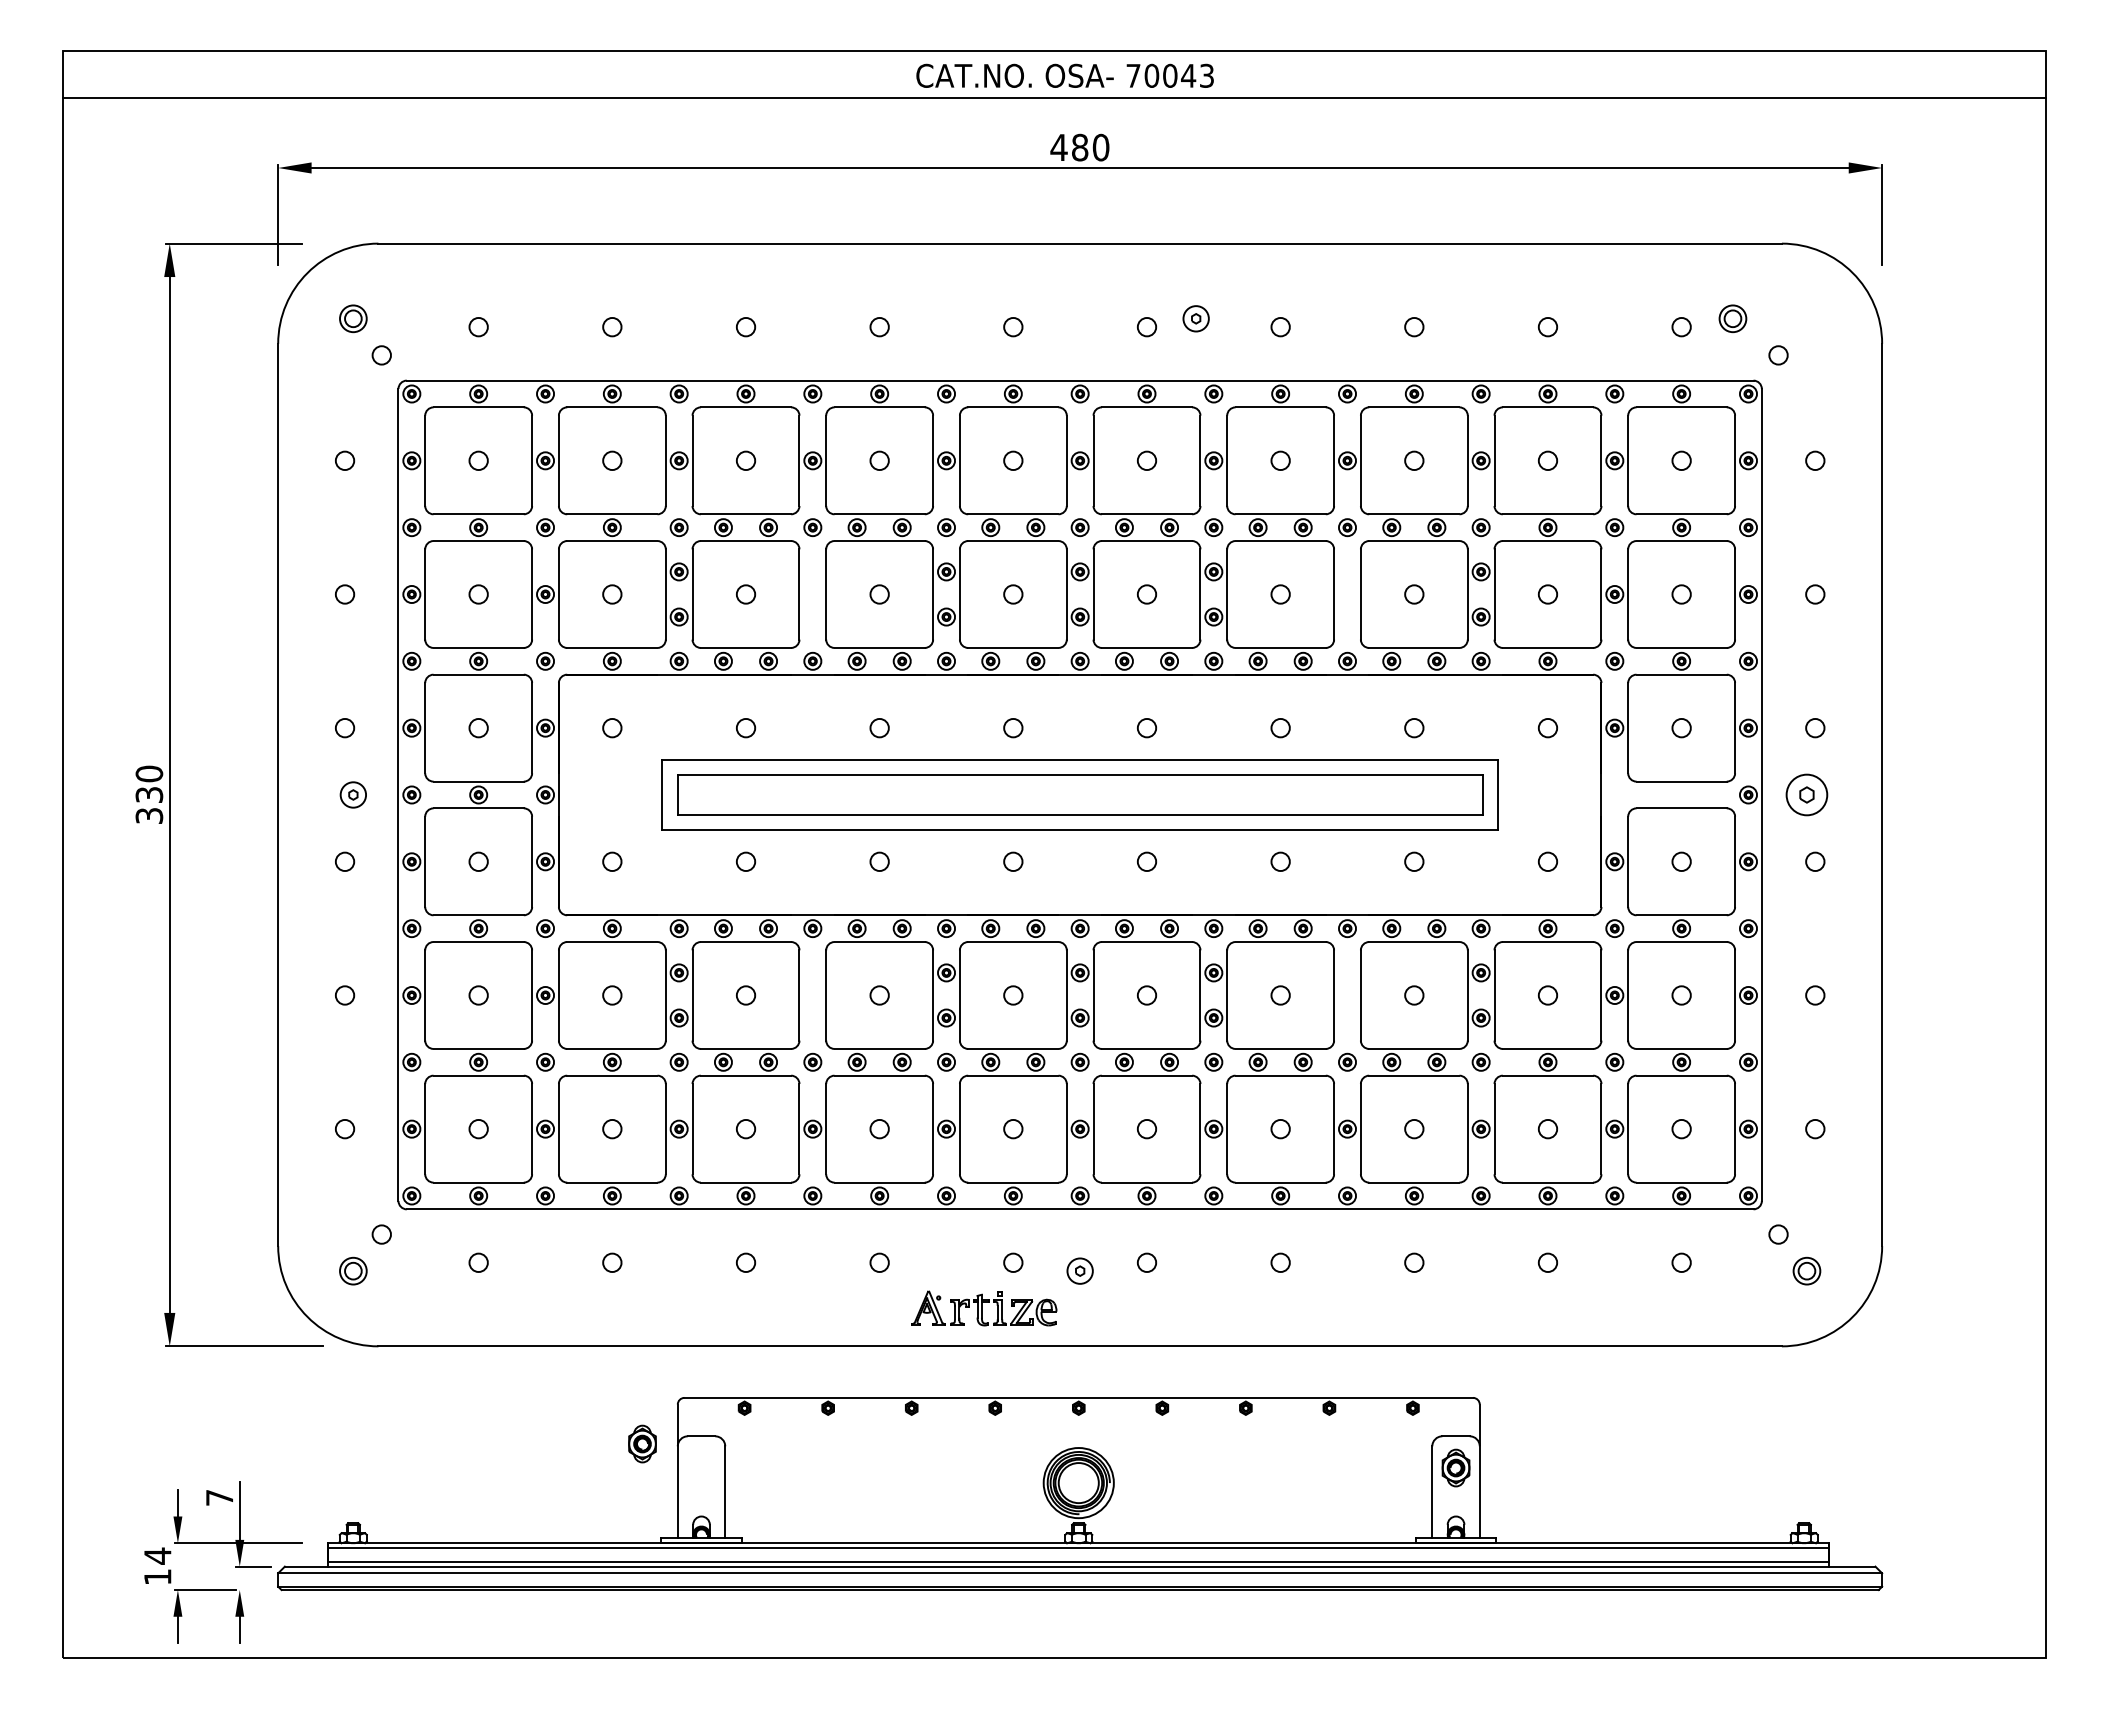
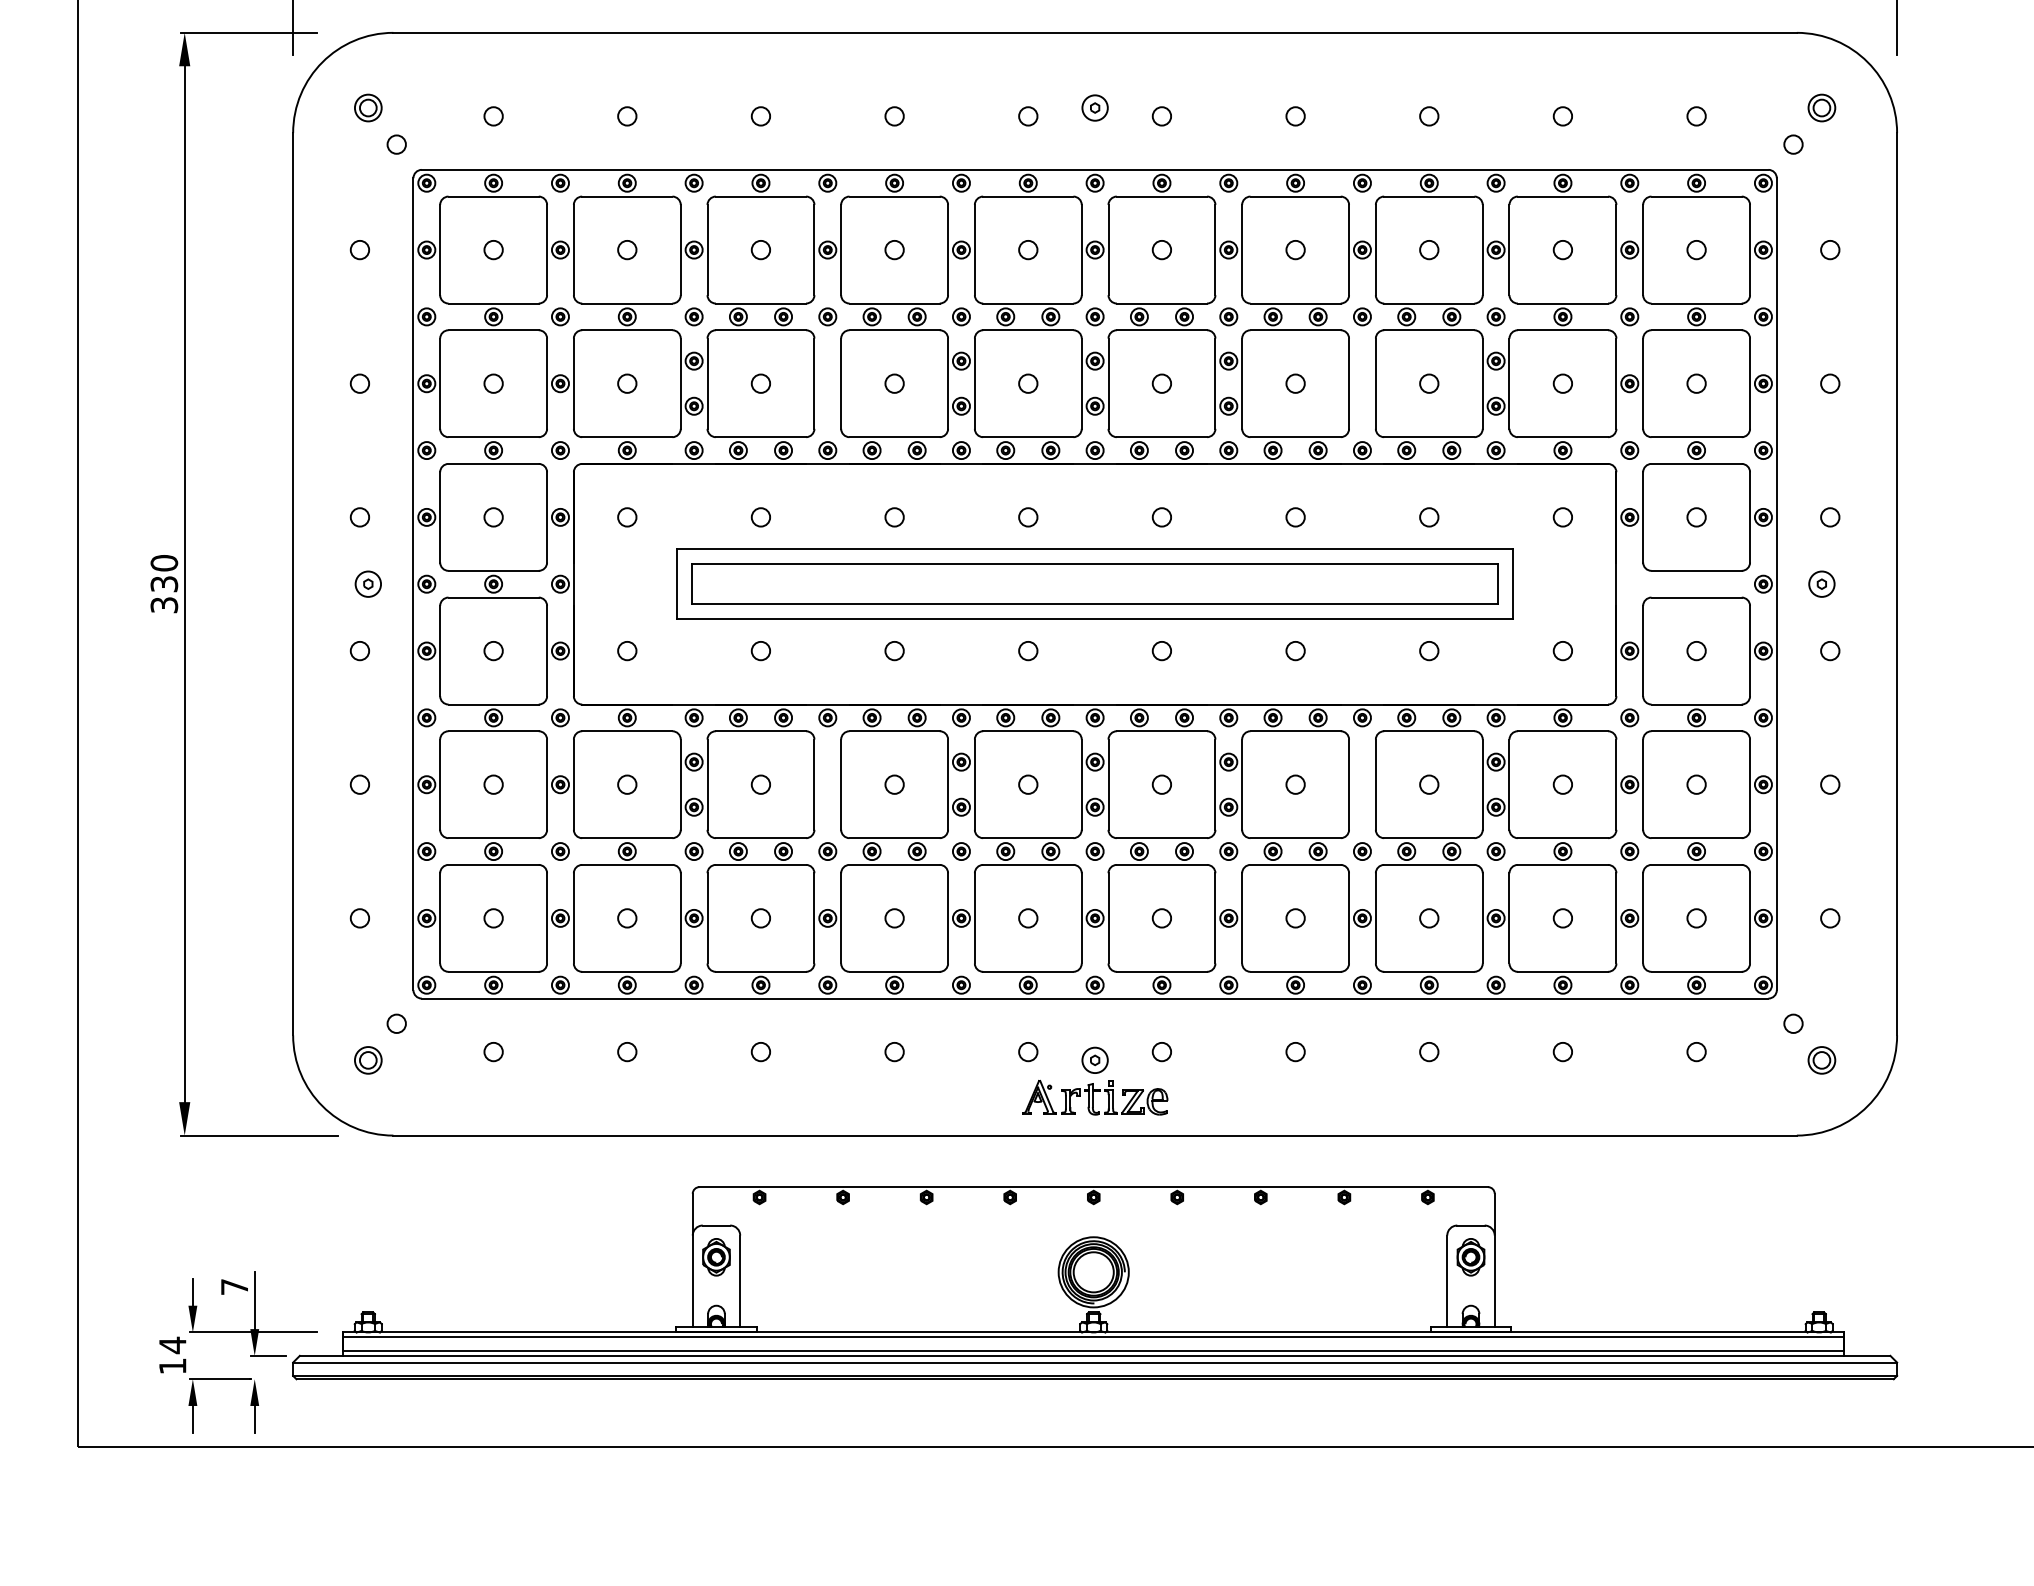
part: (1195, 318) -> (1094, 107), moved
part: (1732, 318) -> (1821, 107), moved
part: (1806, 794) -> (1821, 583), size x0.62
part: (984, 1308) -> (1095, 1097), moved
part: (642, 1443) -> (716, 1256), moved

